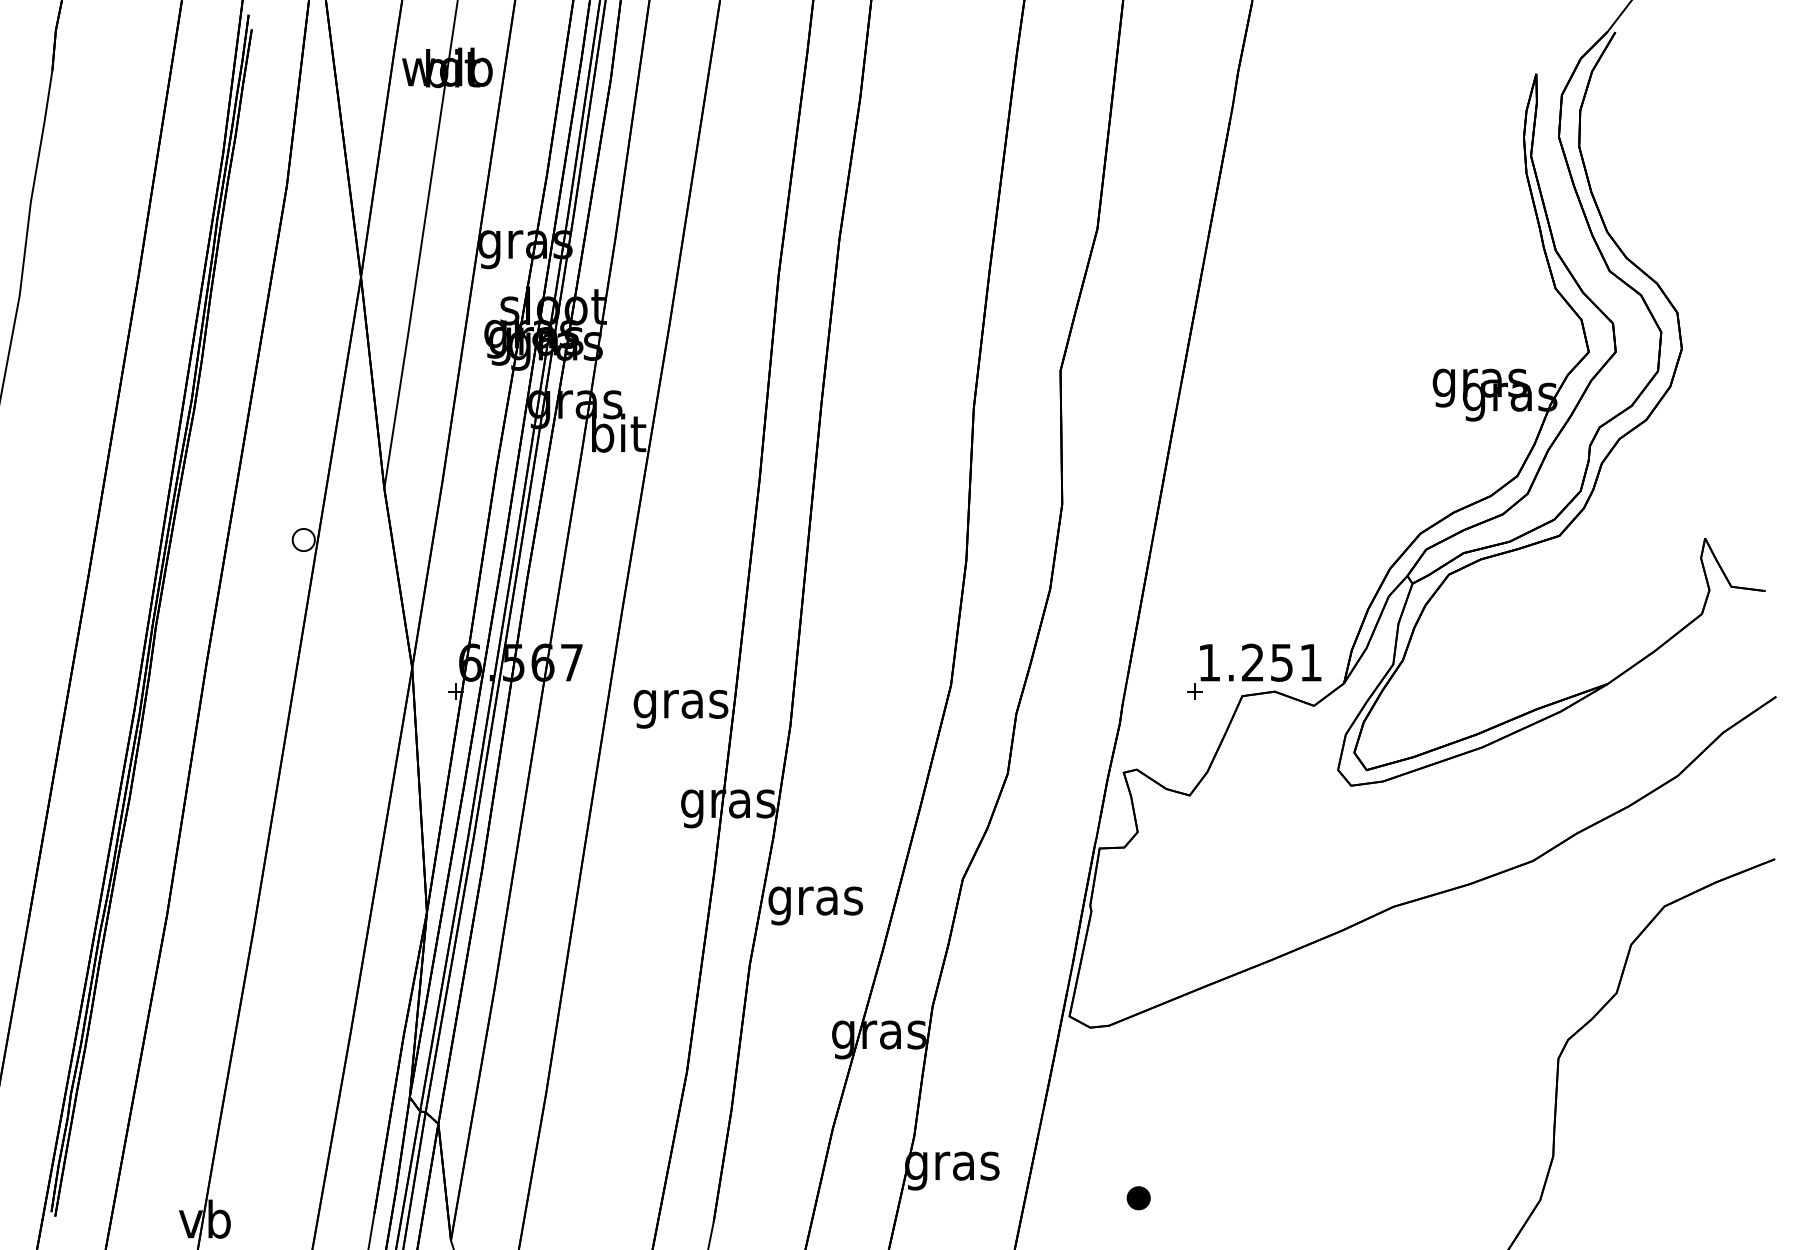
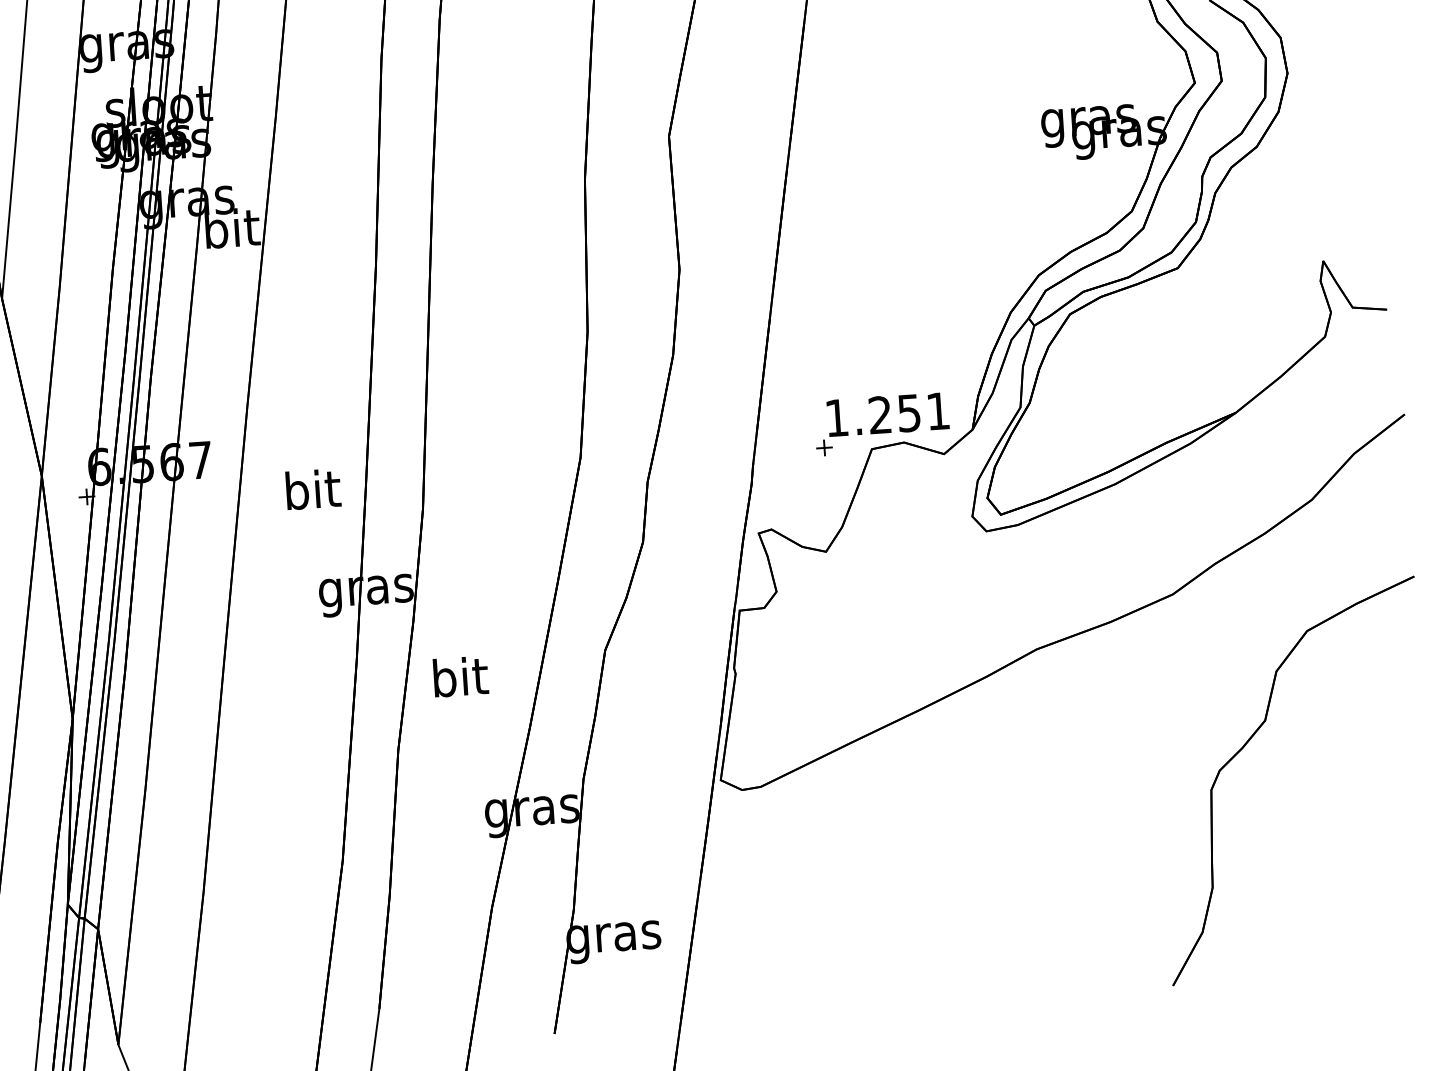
text: (680, 703) -> (311, 493), gras -> bit
text: (815, 900) -> (459, 681), gras -> bit
part: (1138, 1198) -> (801, 957), removed

